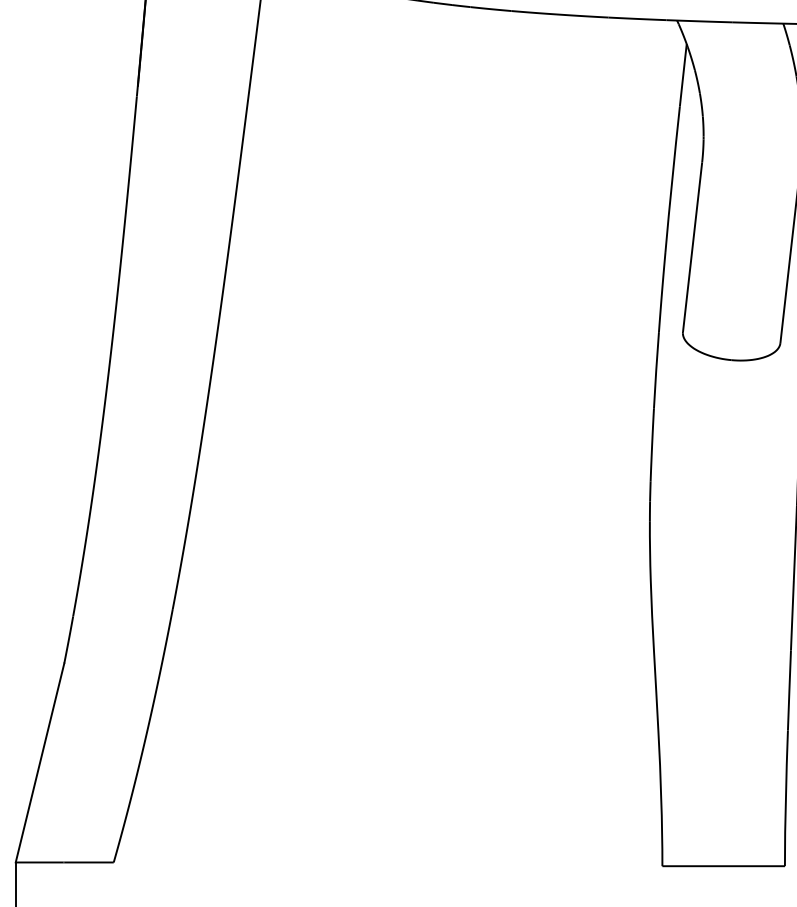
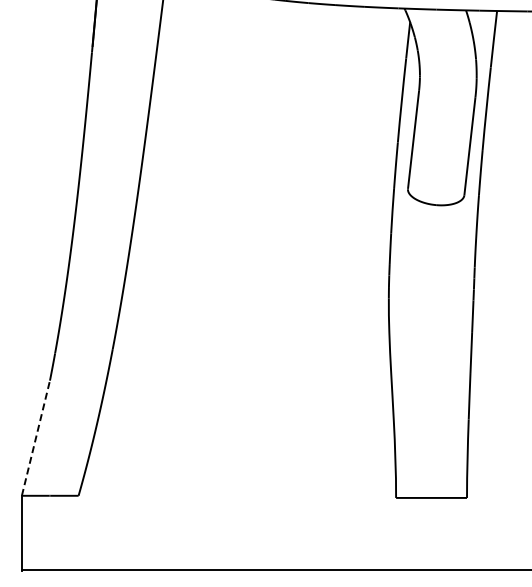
line: (40, 761) -> (36, 437), solid -> dashed

